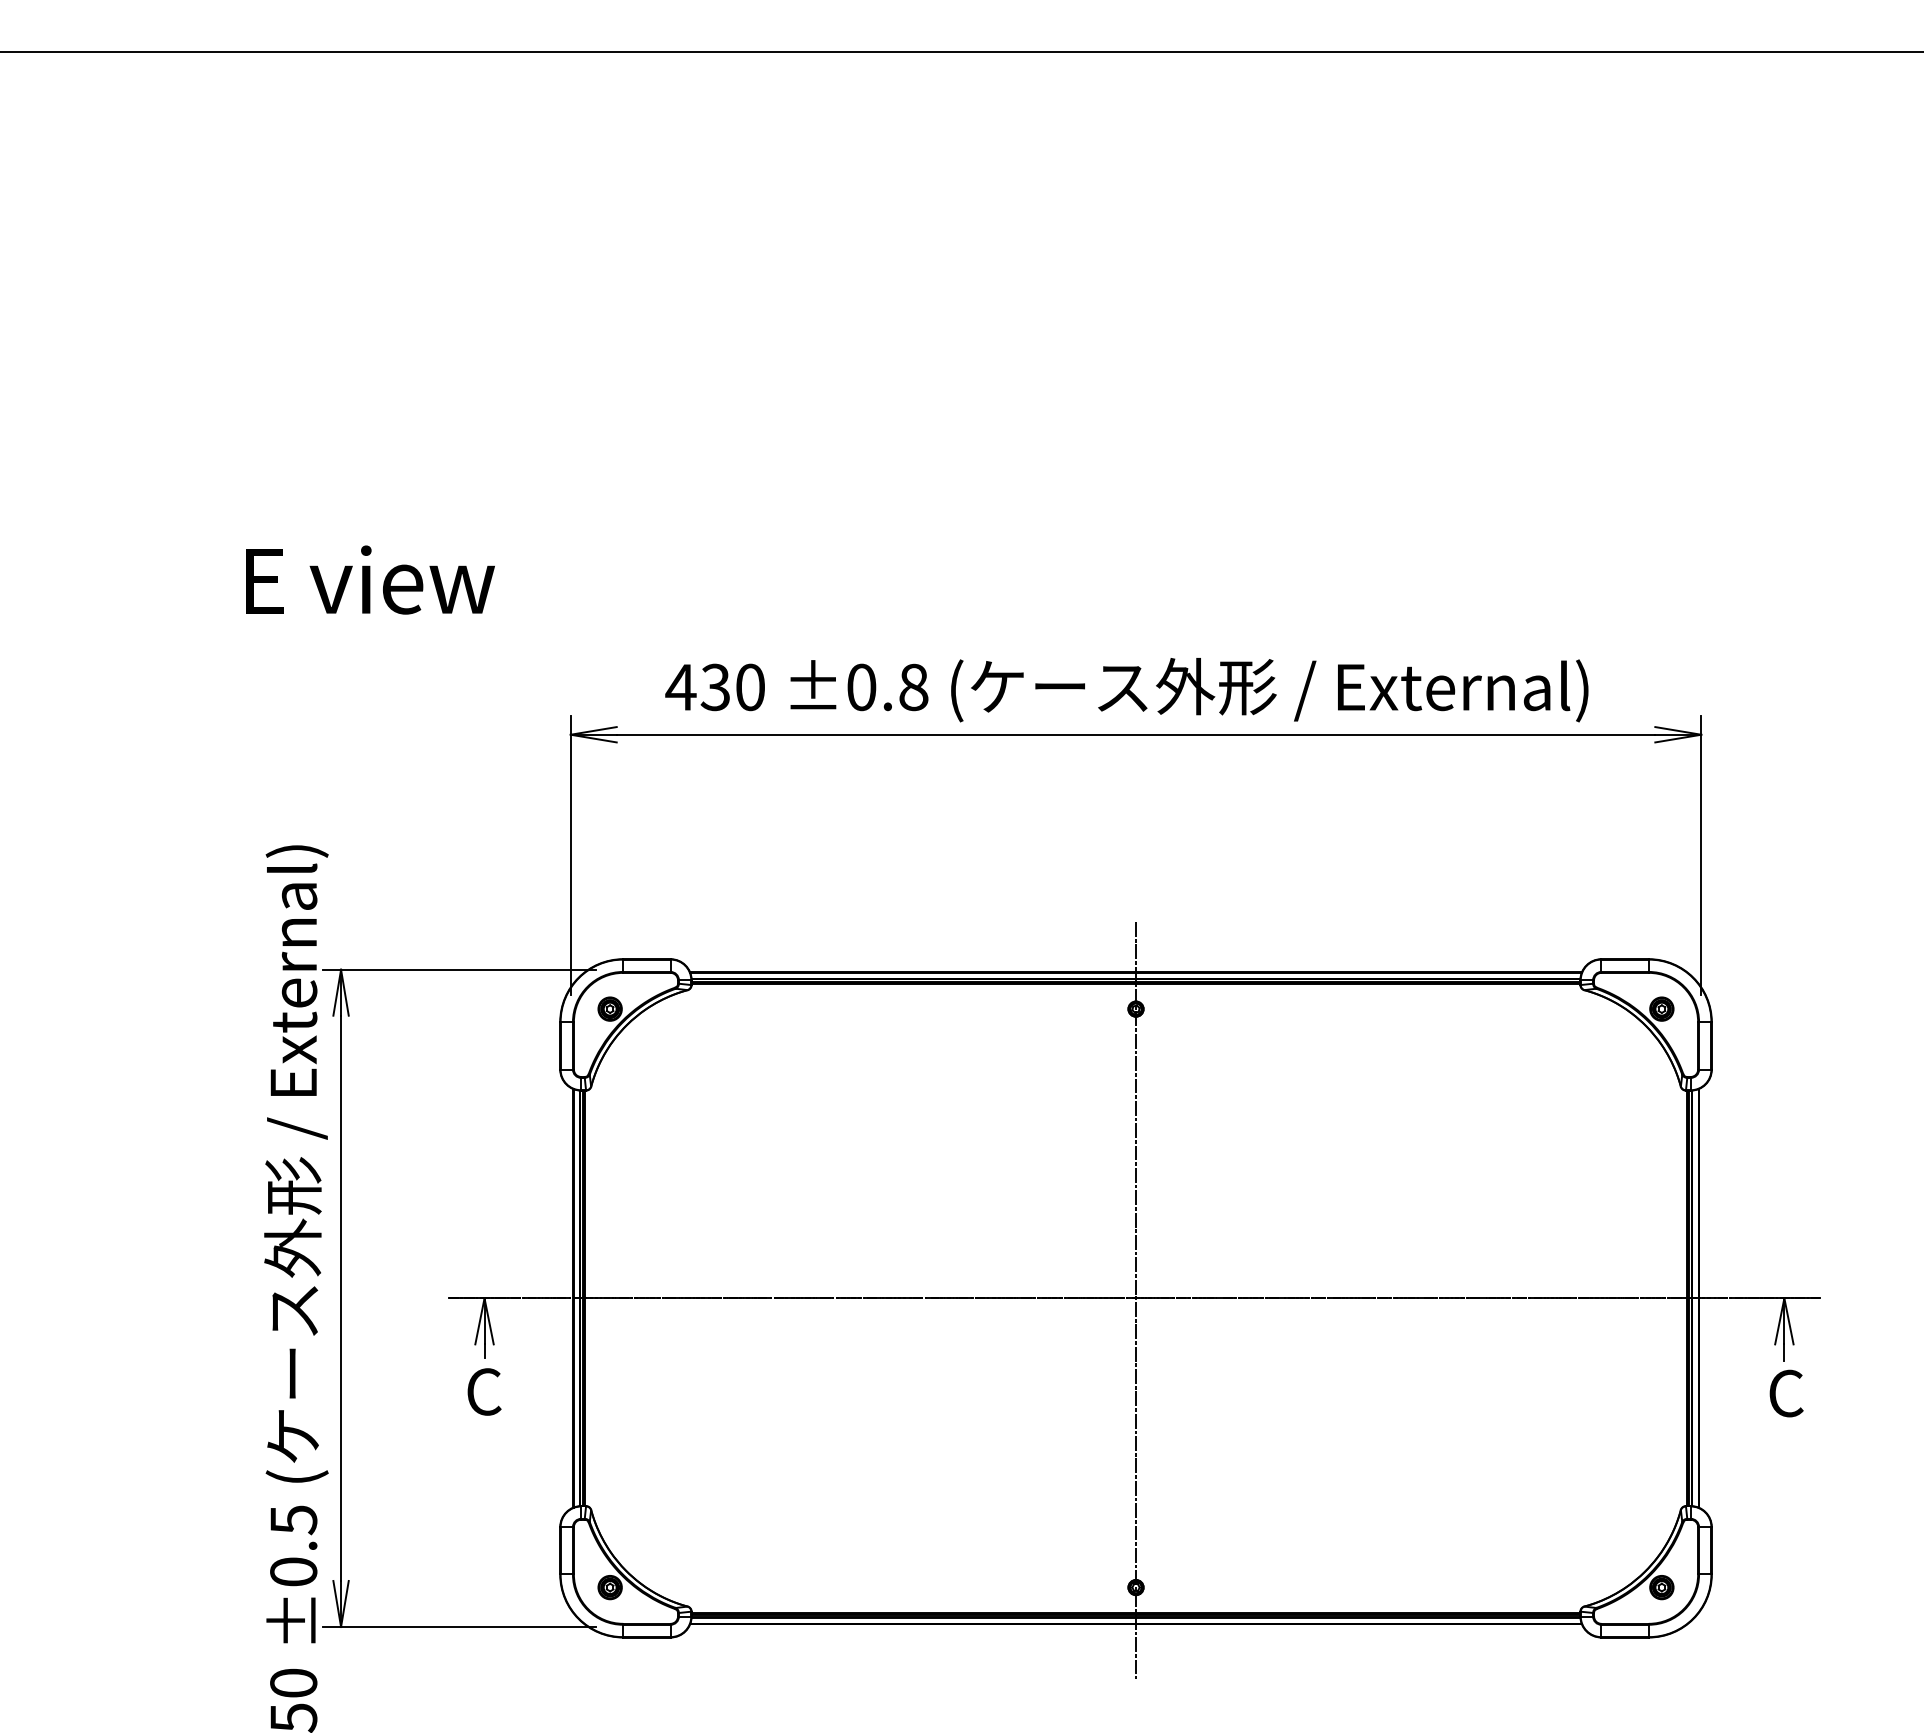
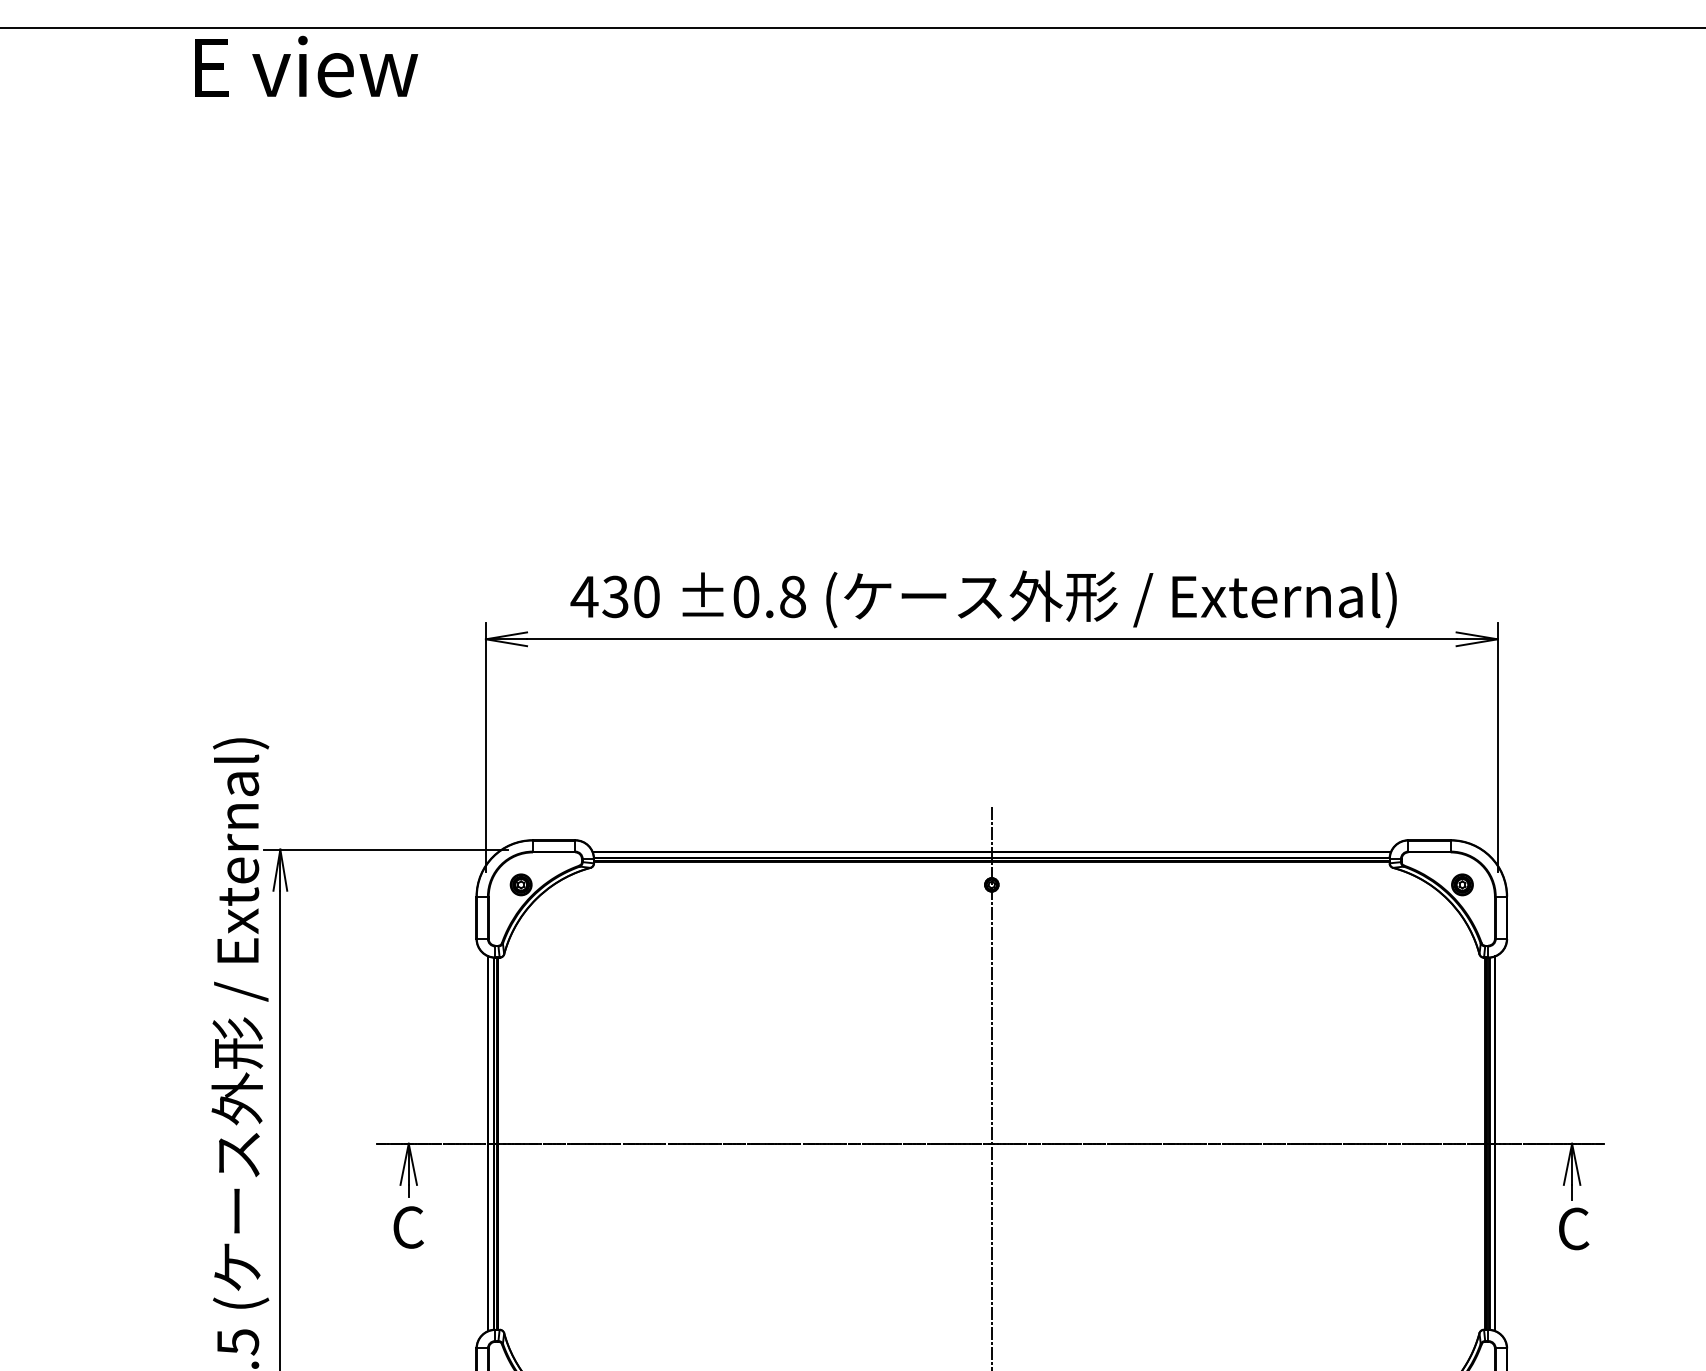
text: (370, 579) -> (306, 66), moved

